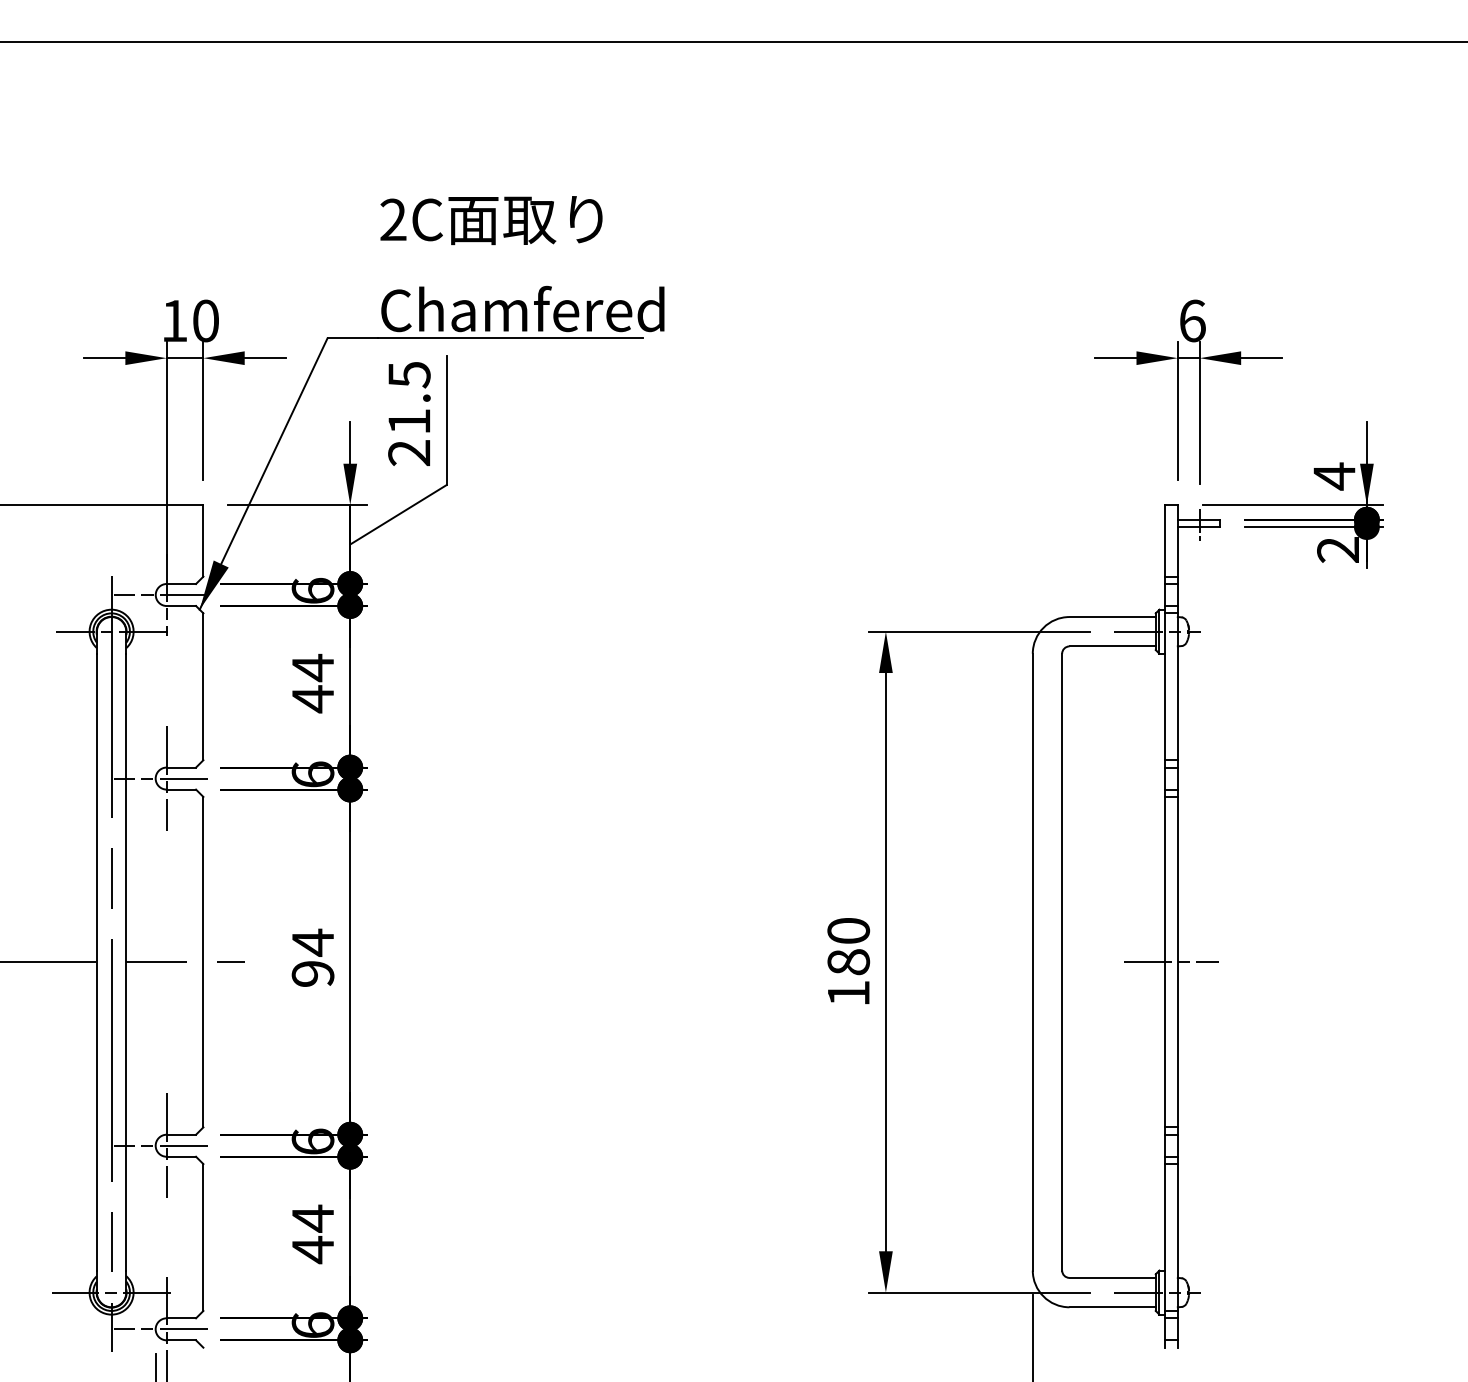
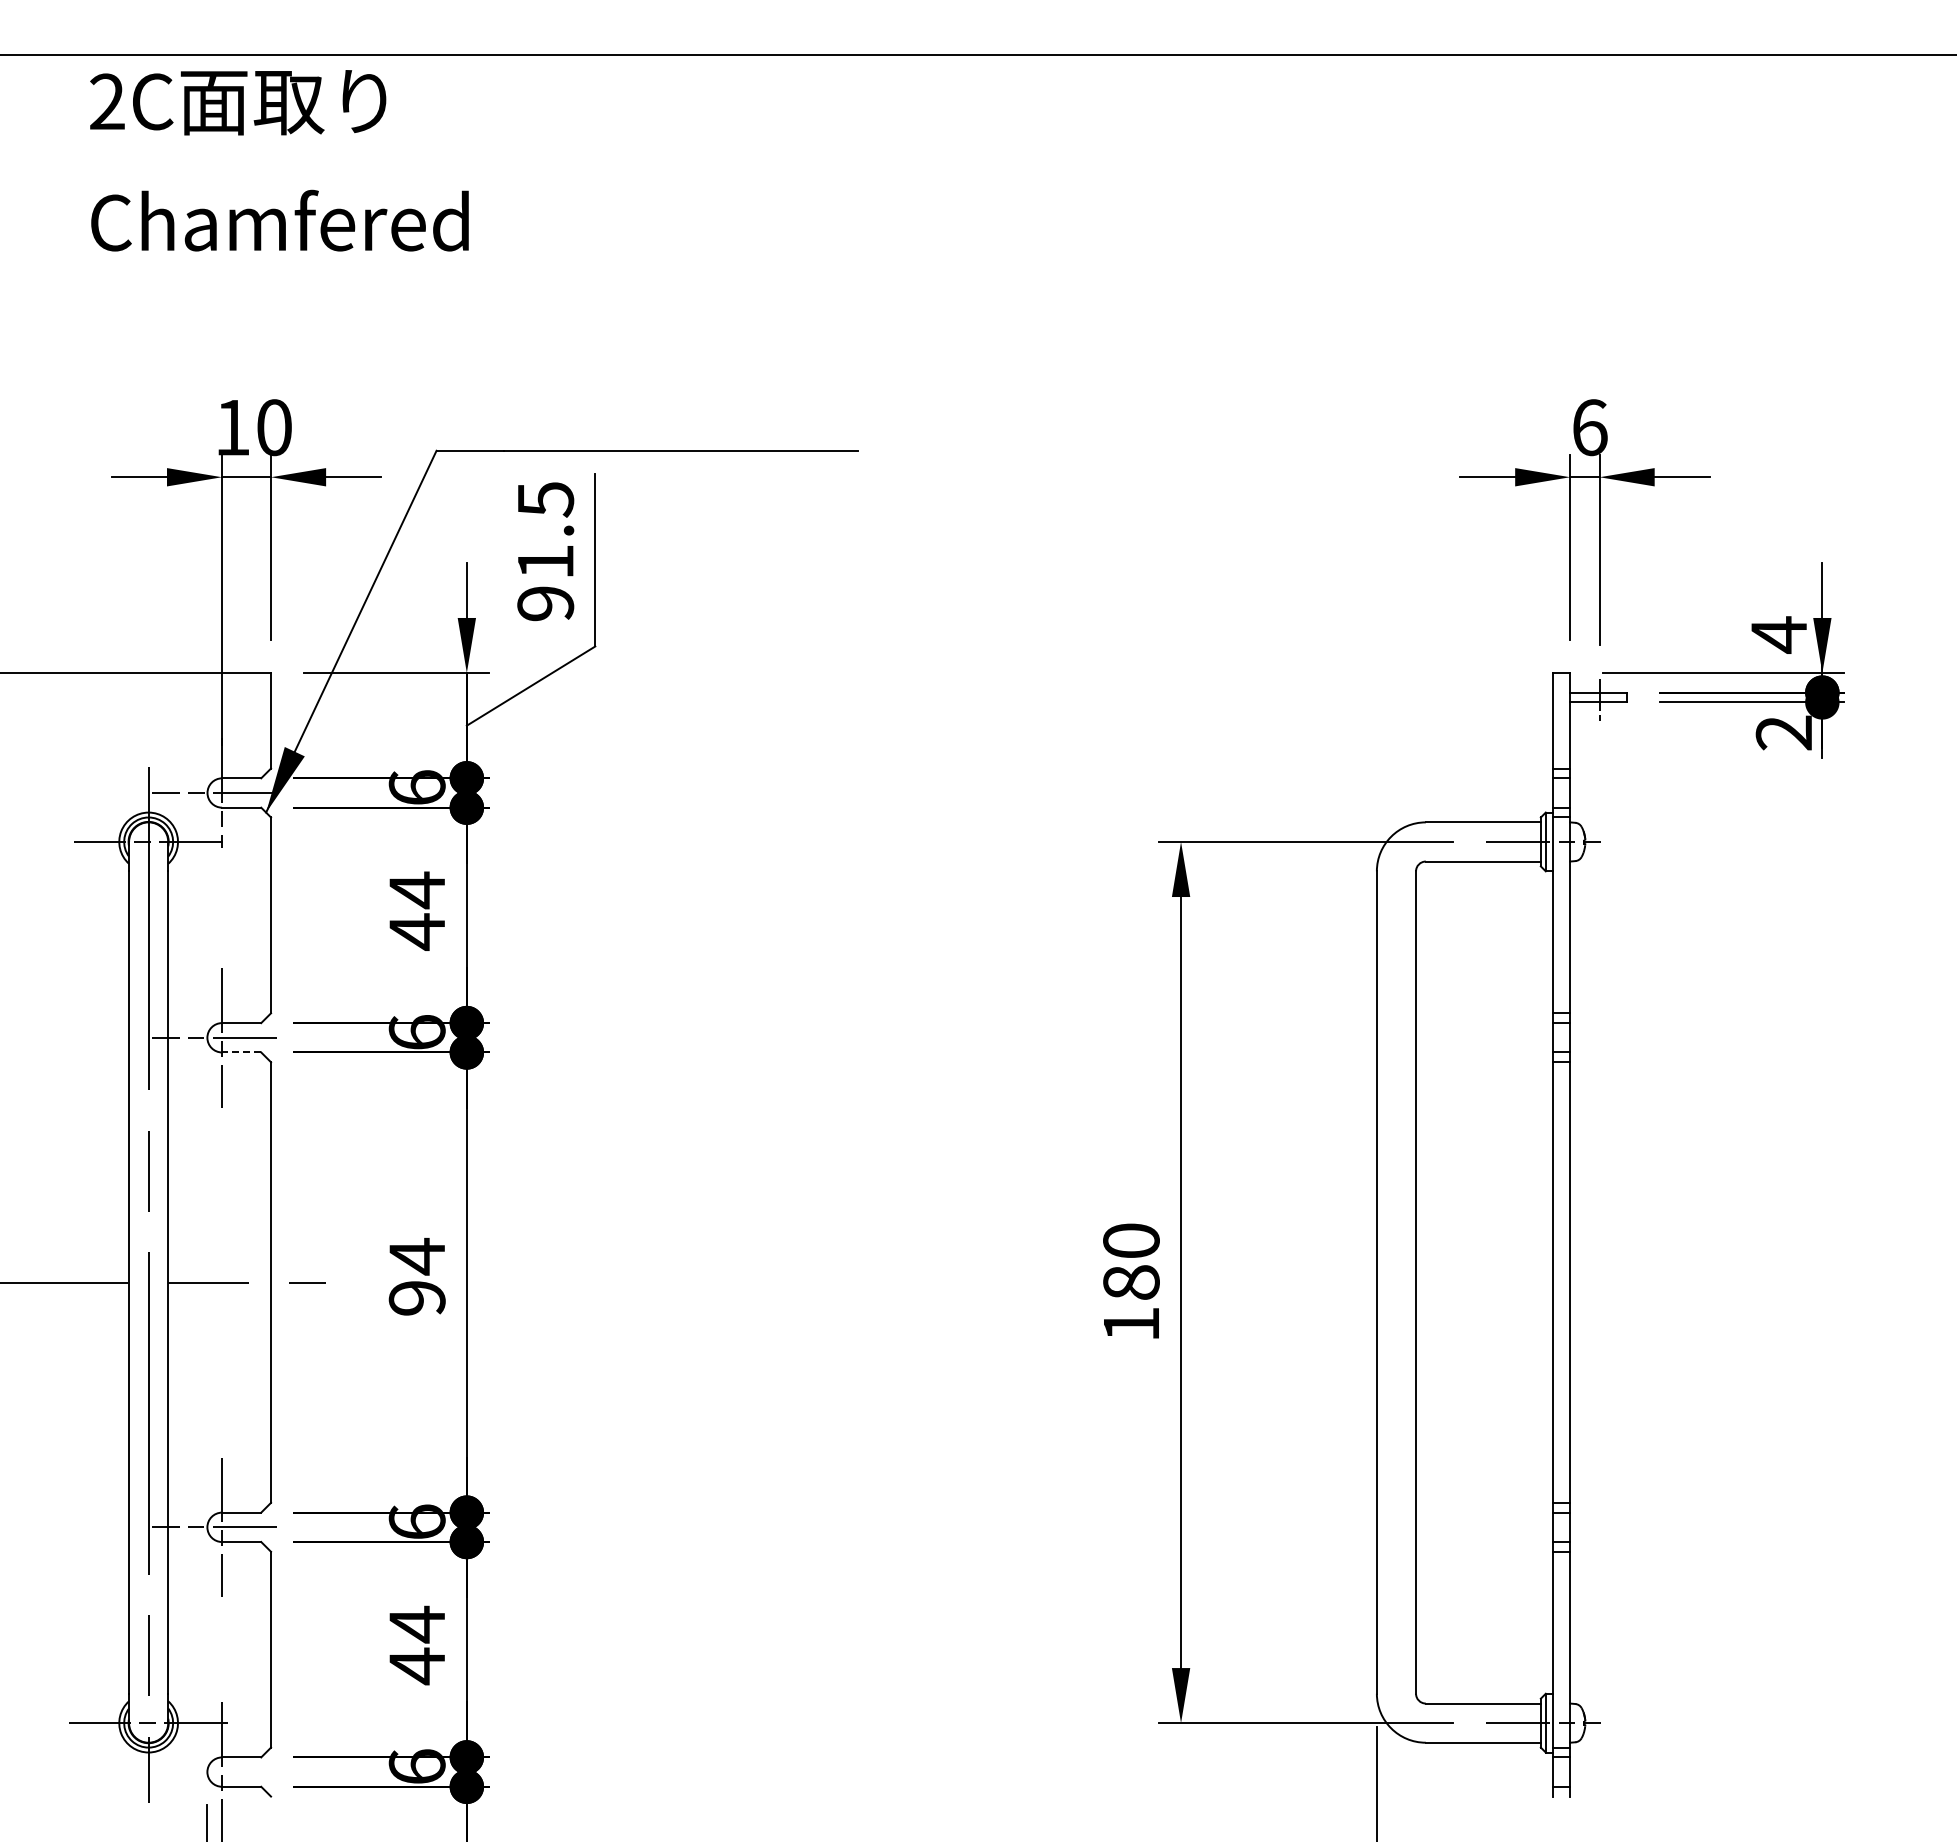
text: (522, 263) -> (279, 160), moved
text: (409, 452) -> (545, 603), 21.5 -> 91.5
line: (181, 789) -> (241, 1052), solid -> dashed
line: (1171, 962) -> (1561, 1282), removed
line: (161, 1329) -> (214, 1772), removed

